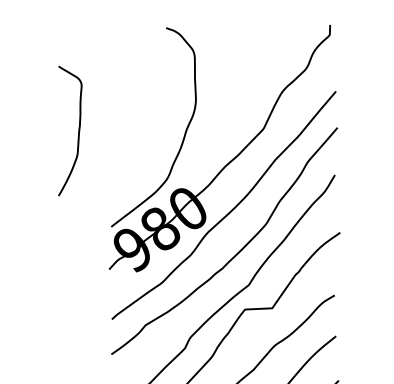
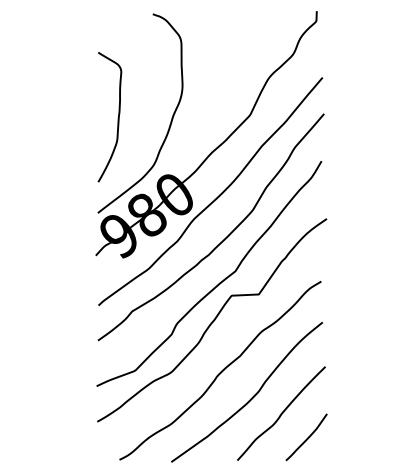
curve: (77, 131) -> (117, 117), moved

